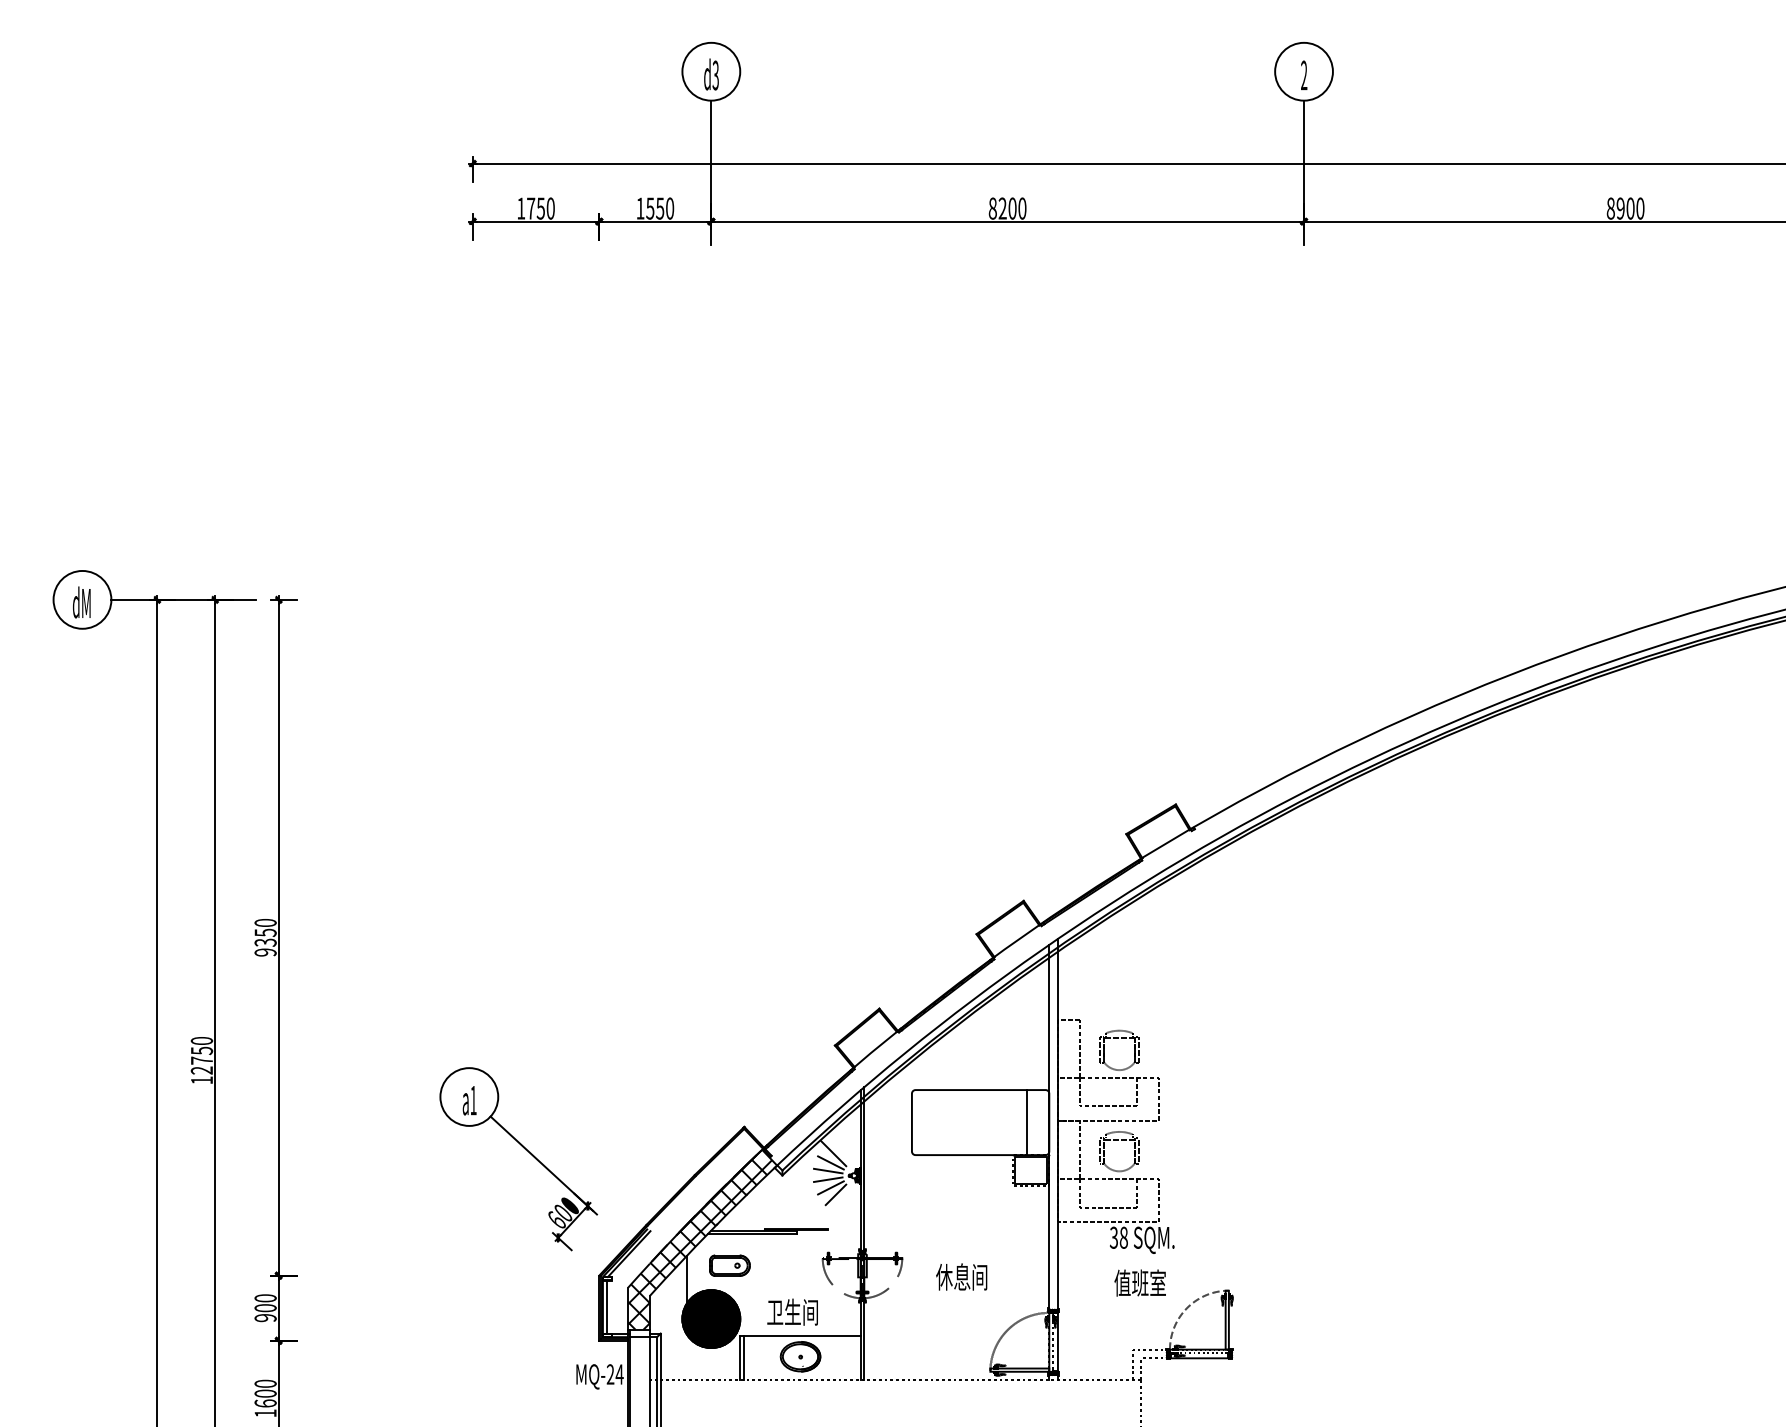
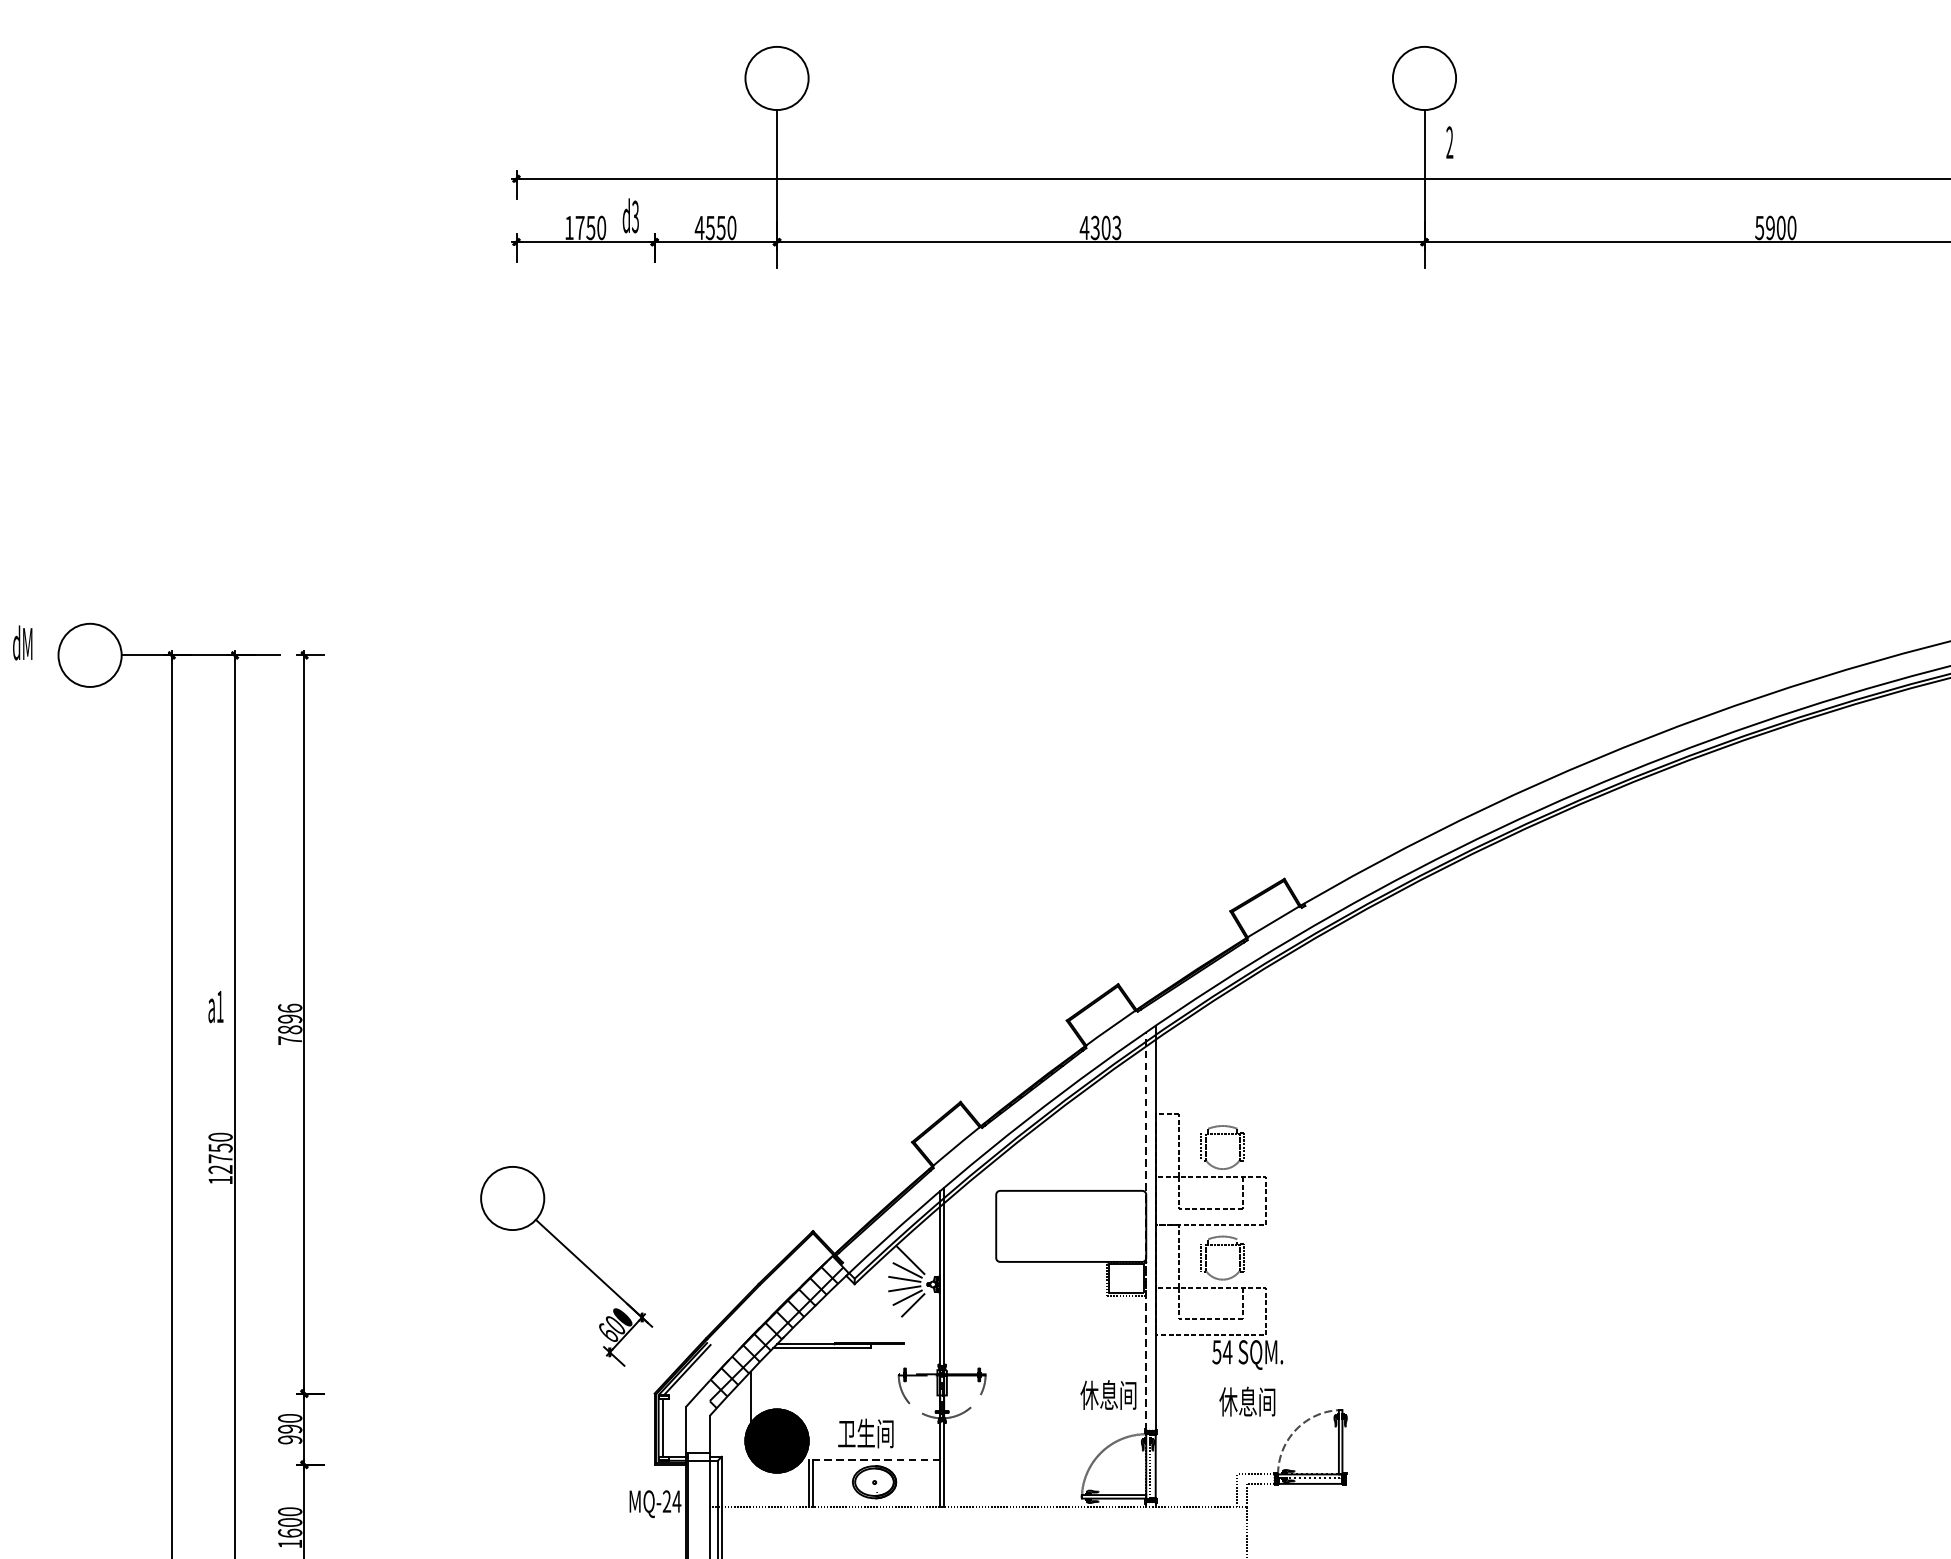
text: (711, 74) -> (630, 215), moved
text: (1304, 74) -> (1450, 141), moved
text: (640, 208) -> (699, 227), 1550 -> 4550
text: (1007, 208) -> (1100, 227), 8200 -> 4303
text: (1610, 208) -> (1759, 227), 8900 -> 5900
text: (81, 602) -> (22, 642), moved
text: (265, 937) -> (290, 1024), 9350 -> 7896
text: (469, 1100) -> (215, 1006), moved
line: (1027, 1122) -> (1122, 1226), removed
line: (1049, 1126) -> (1146, 1230), solid -> dashed
text: (1119, 1237) -> (1222, 1351), 38 -> 54
part: (729, 1265) -> (796, 1382), removed
text: (961, 1276) -> (1108, 1394), moved
text: (1140, 1282) -> (1245, 1401), 值班室 -> 休息间
hatch: (638, 1301) -> (697, 1421), removed
text: (265, 1308) -> (290, 1429), 900 -> 990
line: (799, 1336) -> (873, 1460), solid -> dashed

